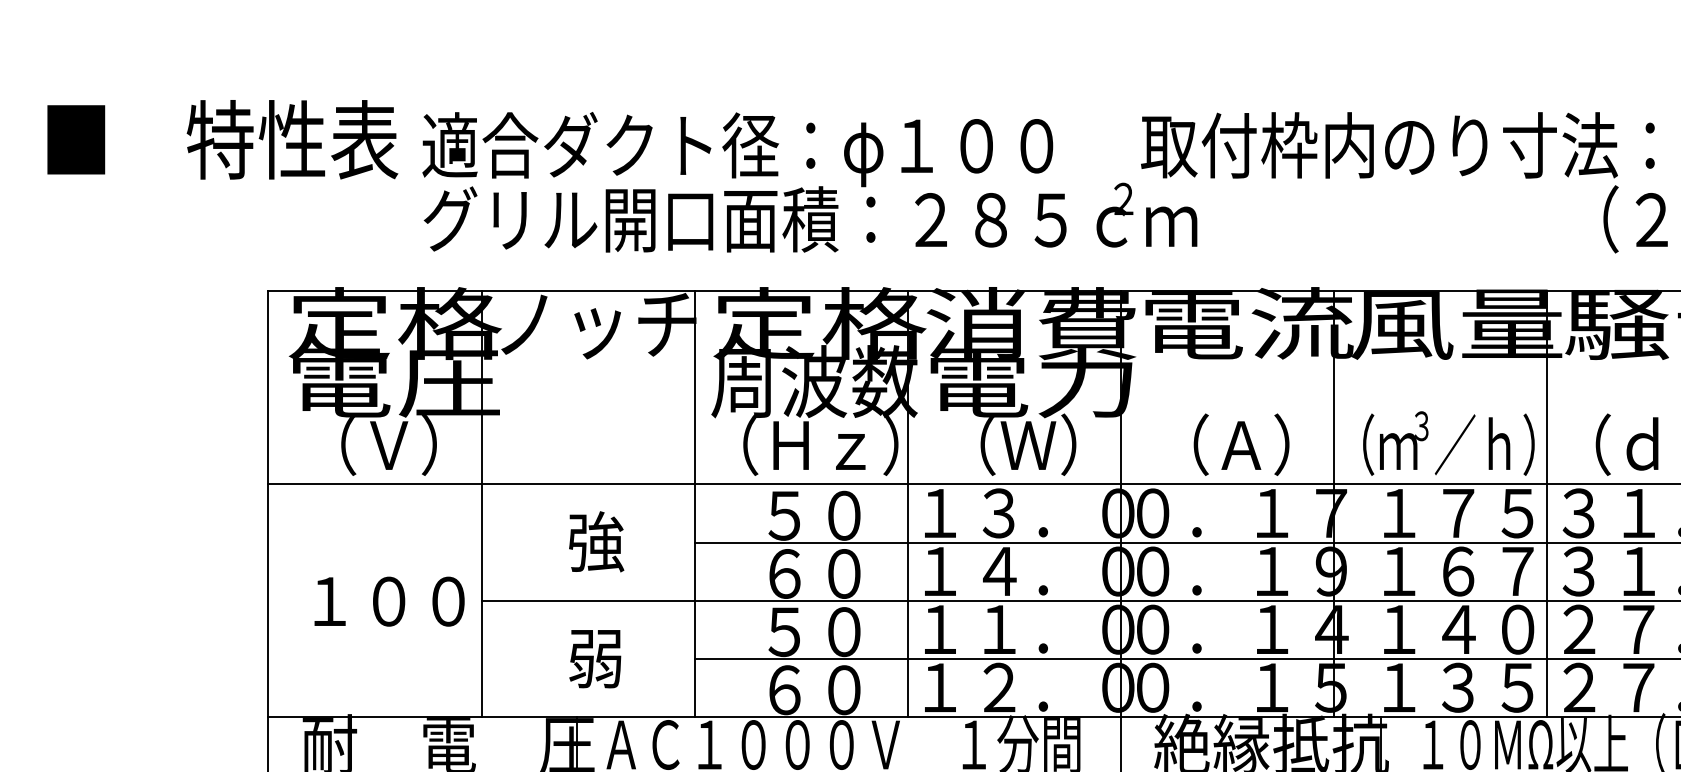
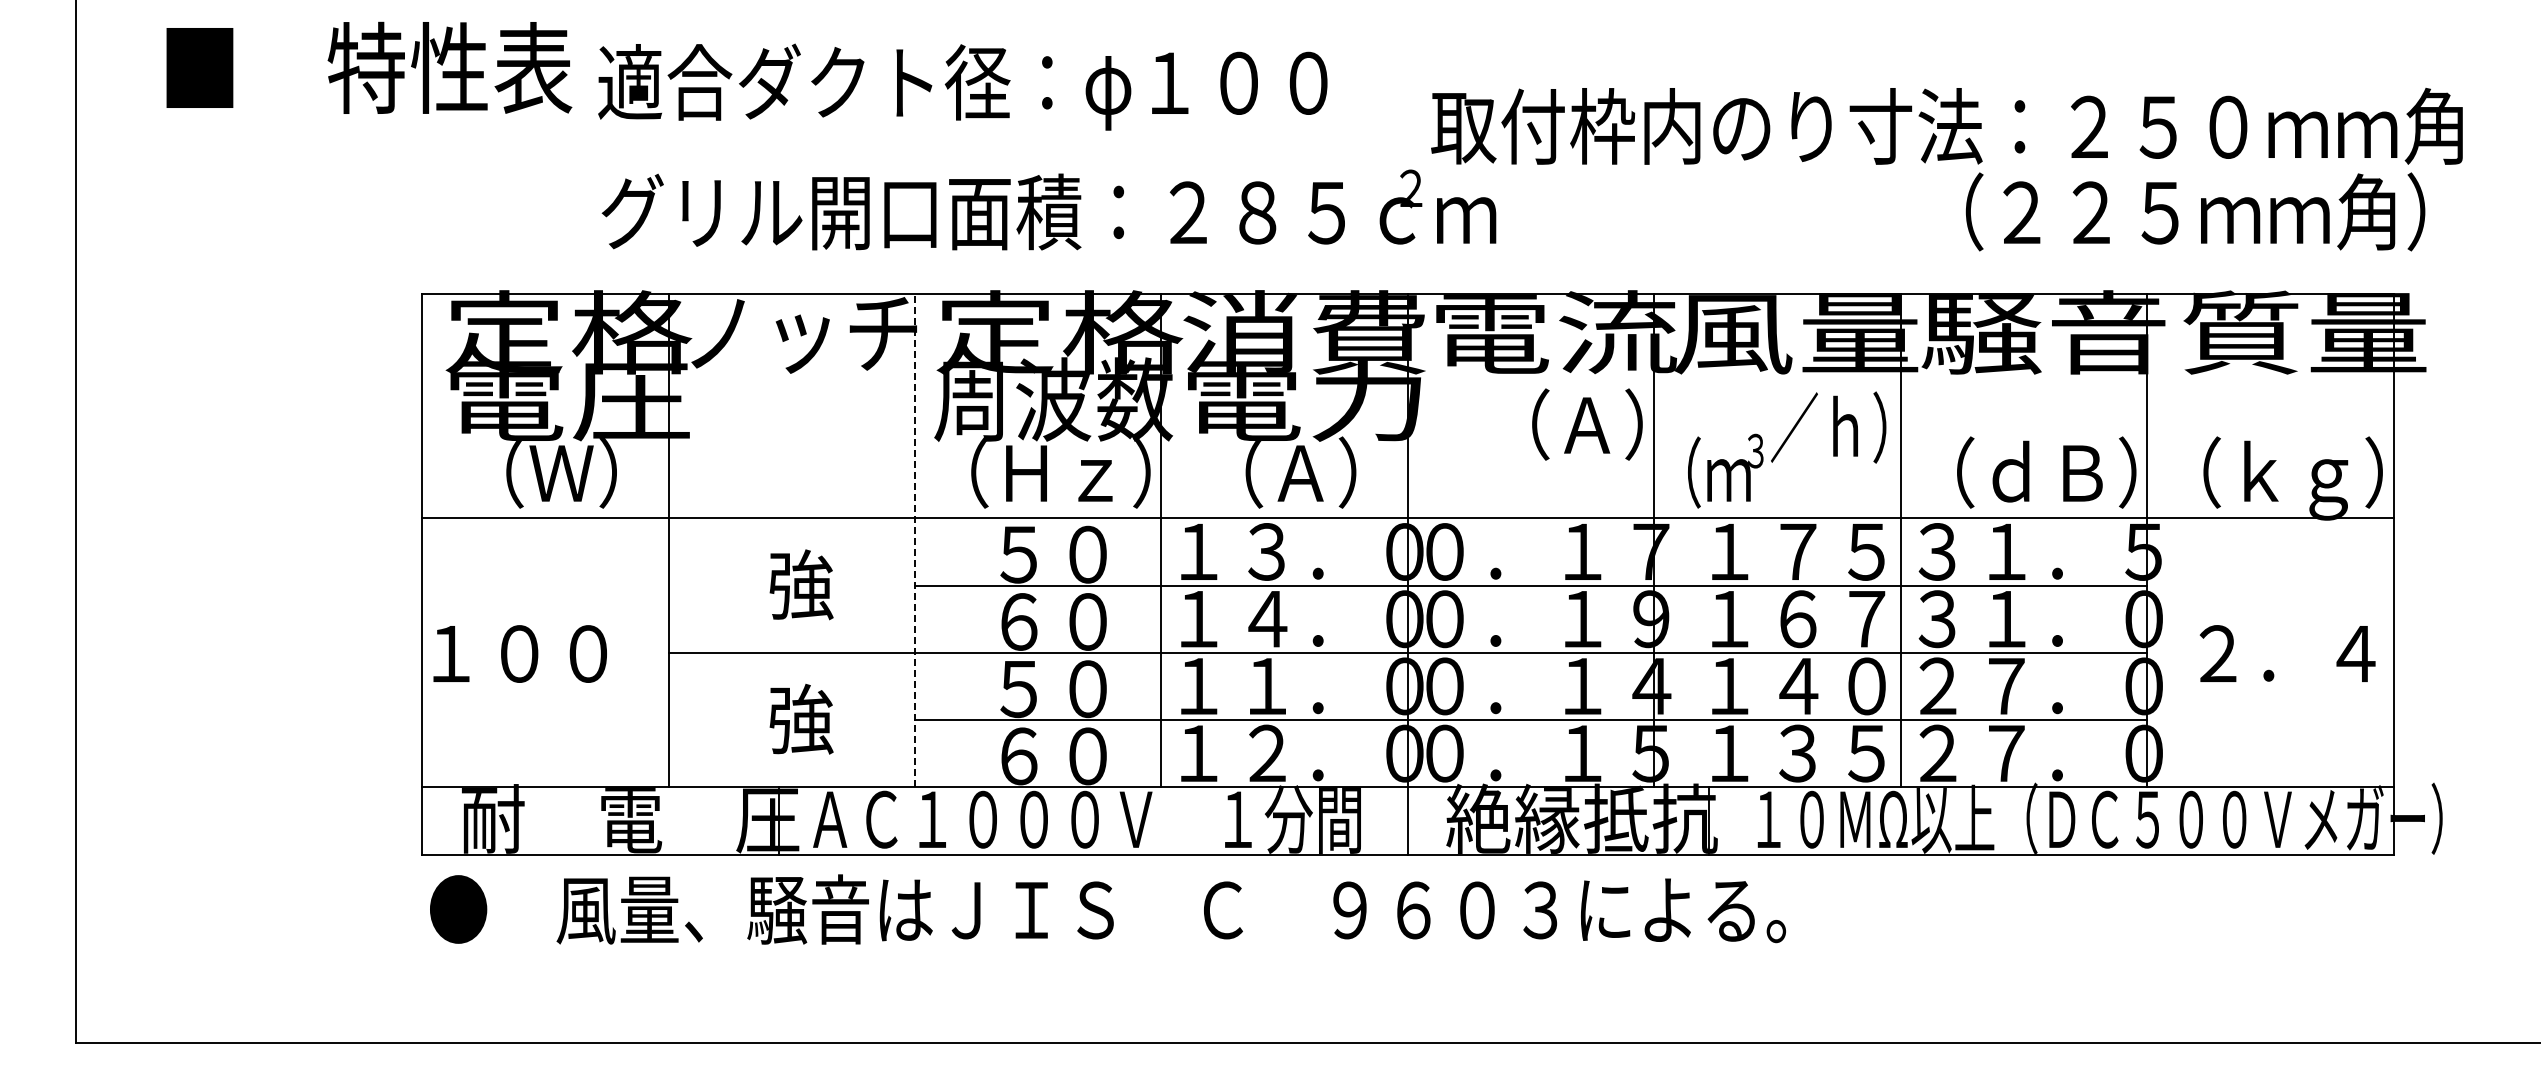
text: (222, 139) -> (369, 67), moved
text: (737, 148) -> (962, 86), moved
text: (1241, 444) -> (1587, 424), moved
text: (1484, 444) -> (1828, 427), moved
text: (388, 445) -> (561, 473), （Ｖ） -> （Ｗ）
text: (1028, 445) -> (1300, 473), （Ｗ） -> （Ａ）
line: (695, 503) -> (915, 540), solid -> dashed
text: (388, 601) -> (519, 653), moved
text: (596, 657) -> (801, 718), 弱 -> 強

